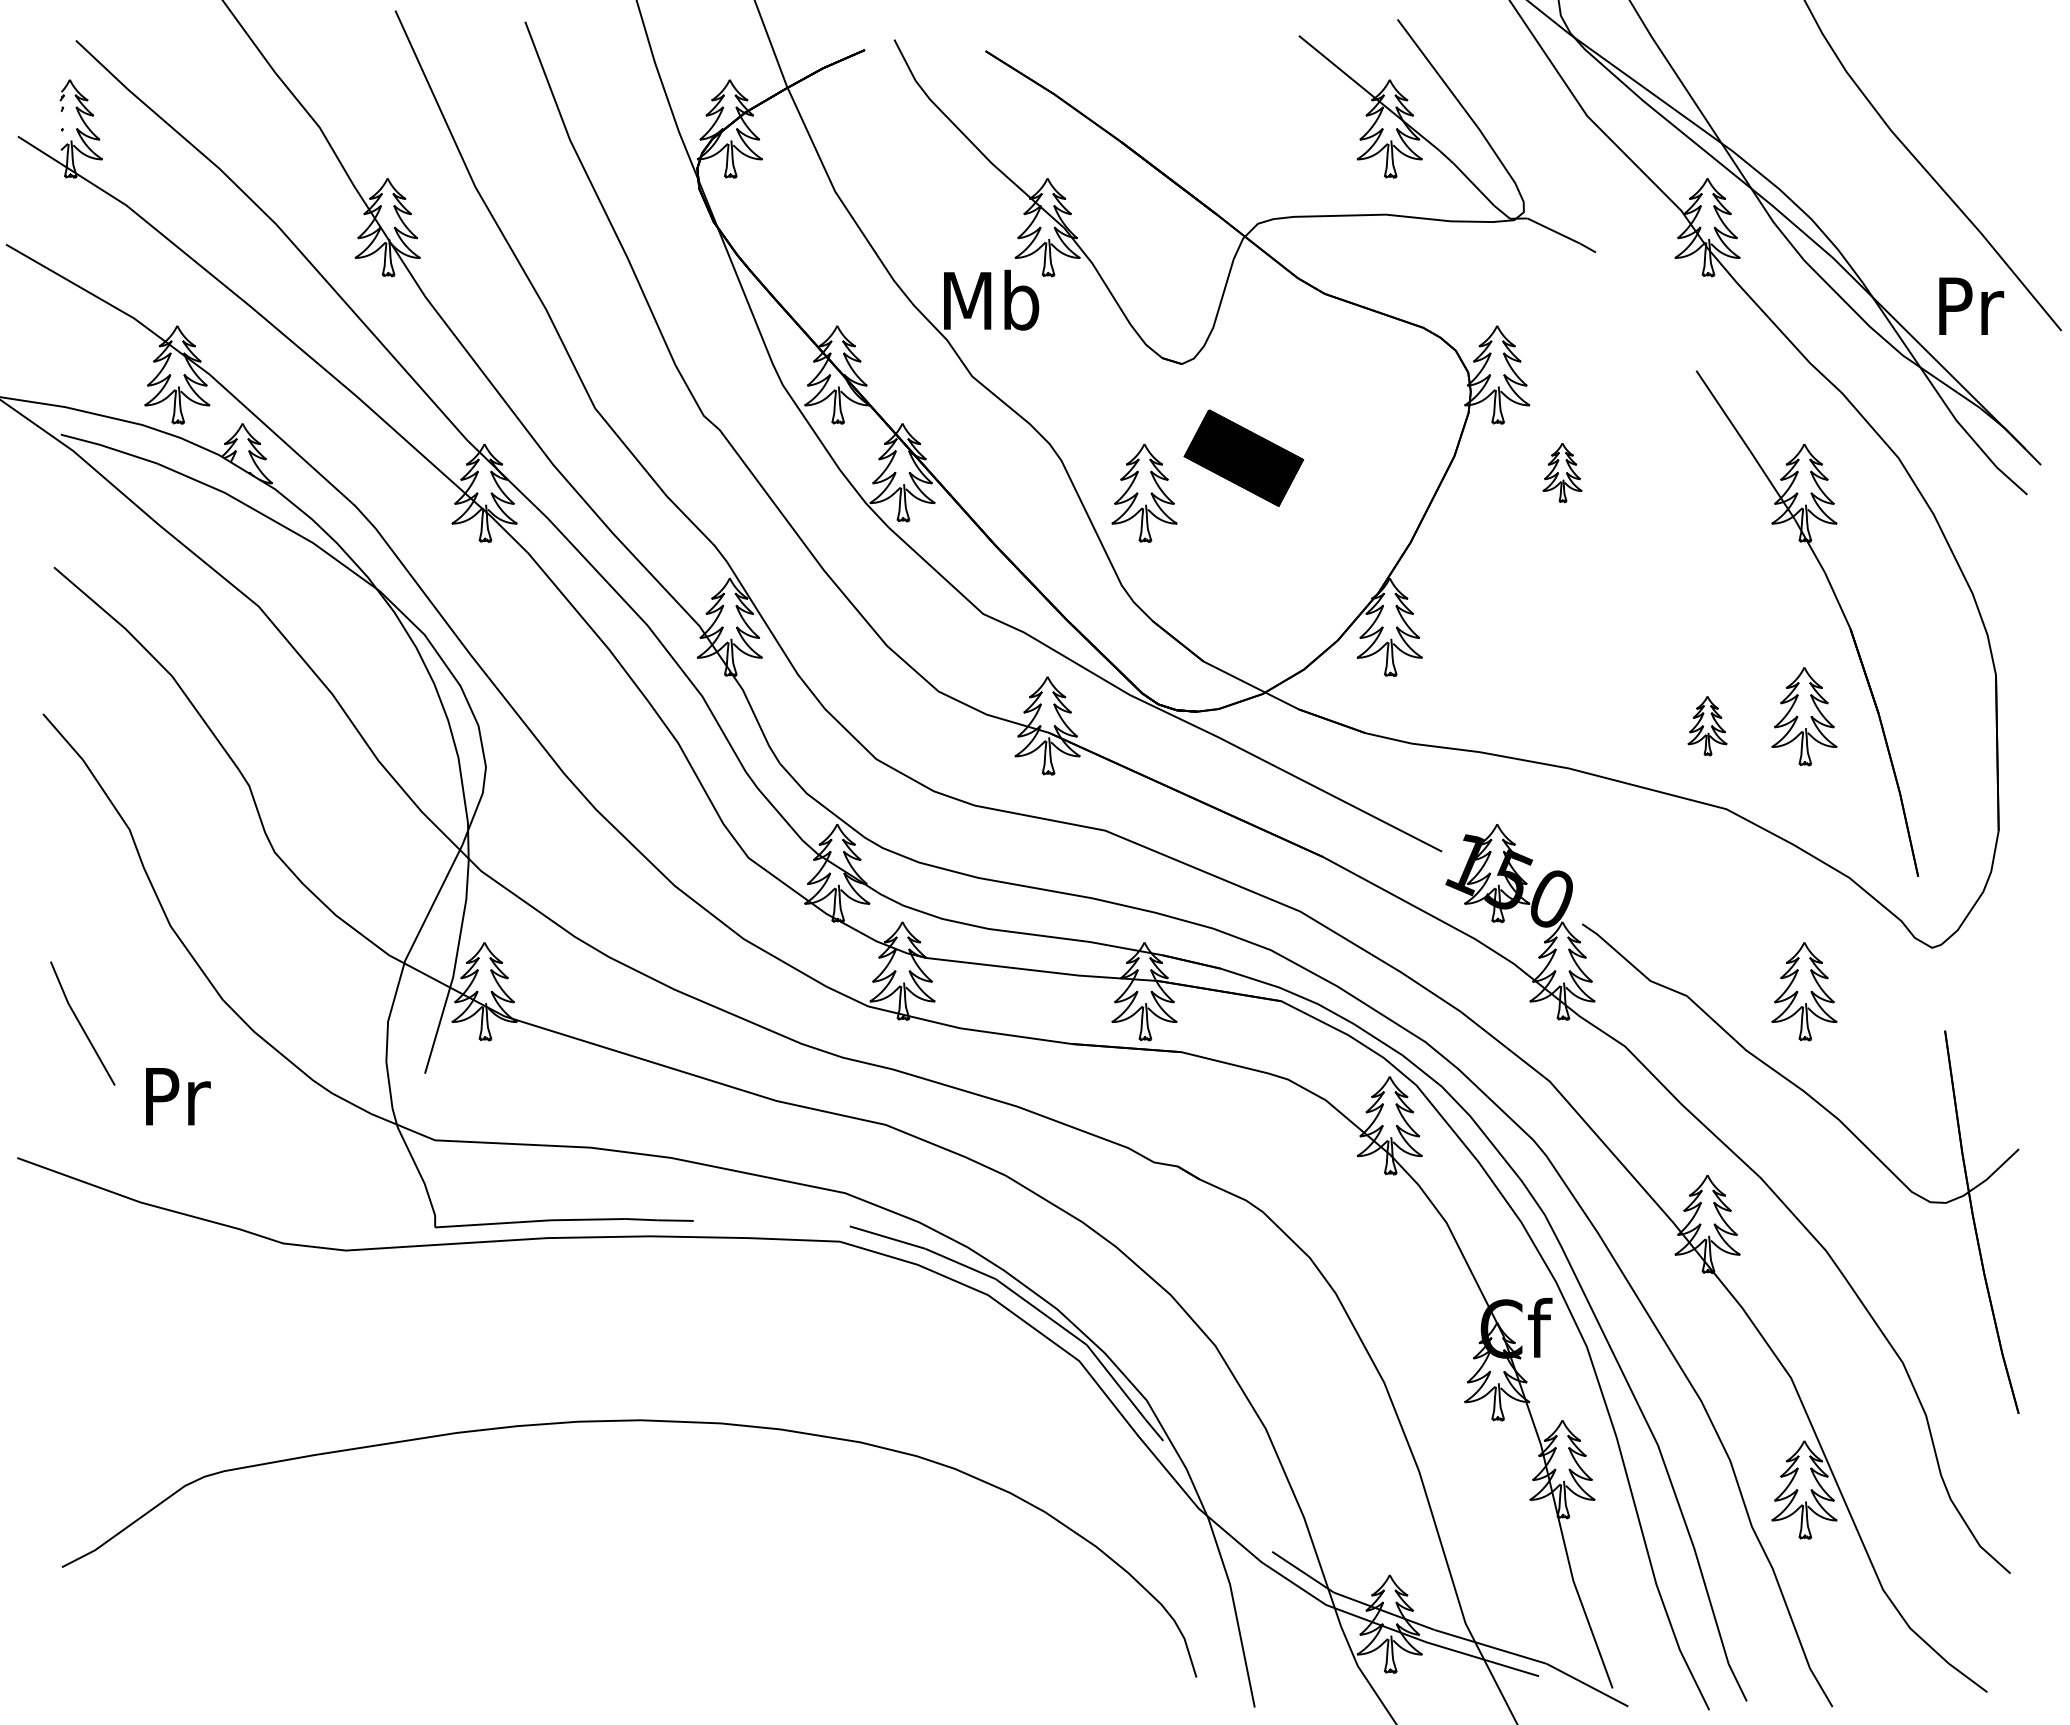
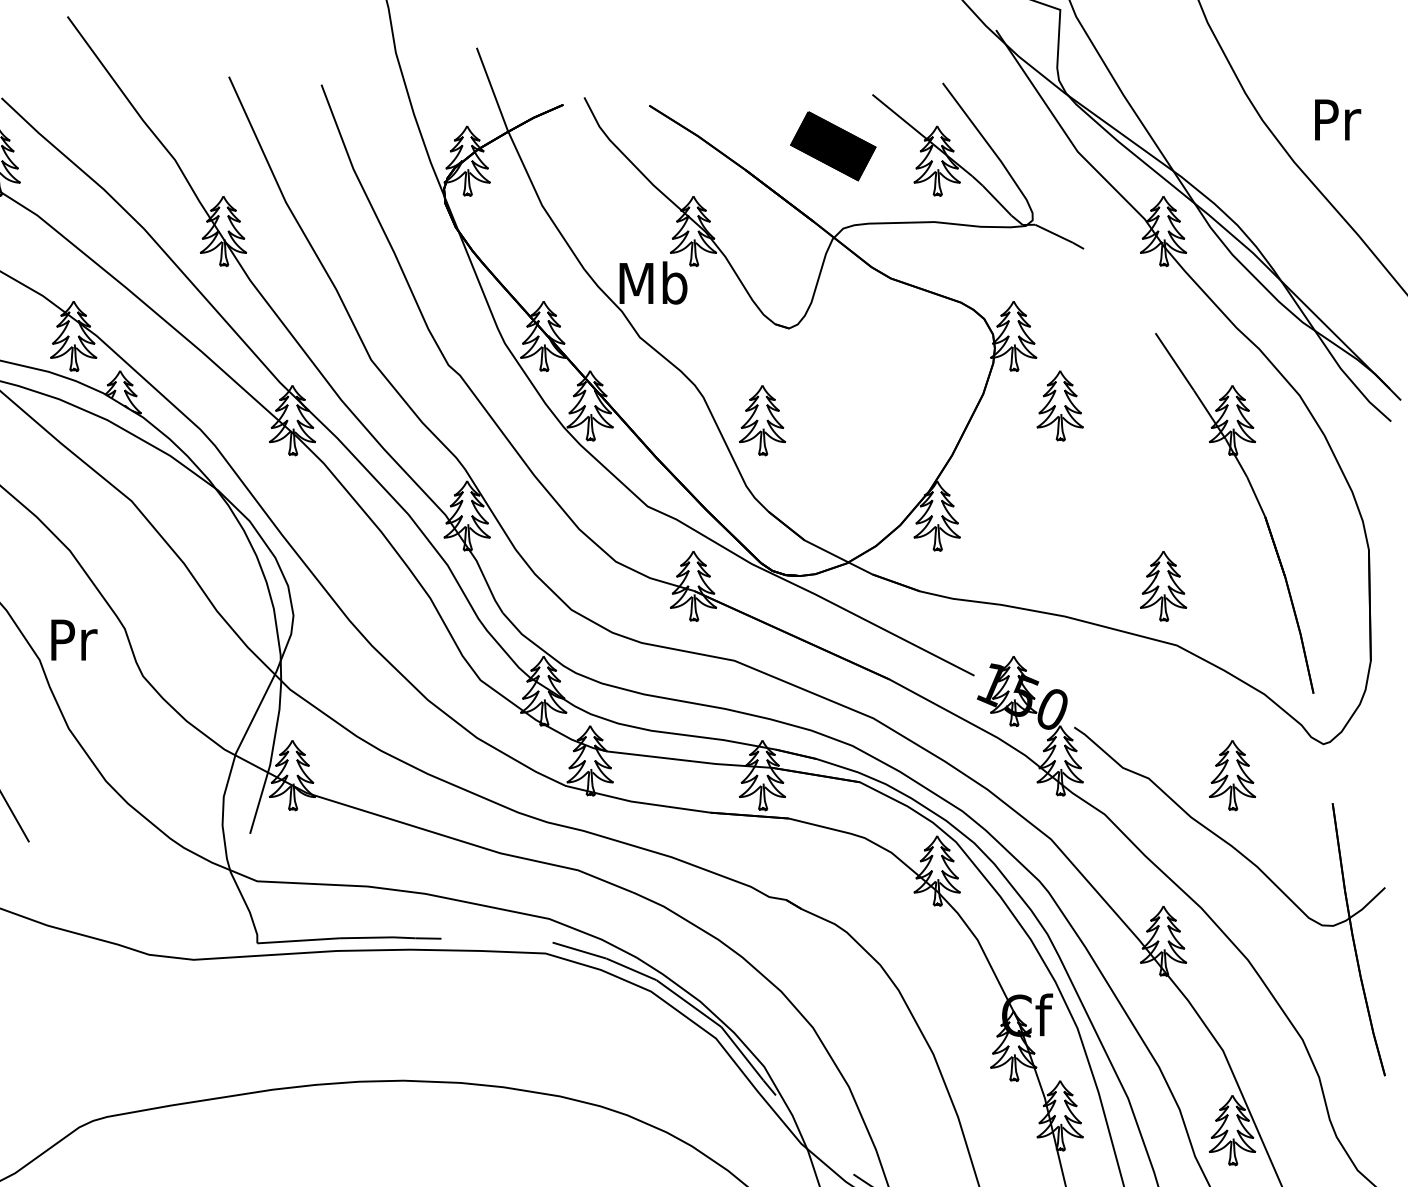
text: (1971, 305) -> (1337, 119), moved
part: (1243, 457) -> (833, 145), moved
part: (1562, 472) -> (1060, 405), size x1.67
part: (1804, 716) -> (1232, 579), removed
part: (1707, 725) -> (1163, 585), size x1.67
text: (178, 1096) -> (74, 640), moved

